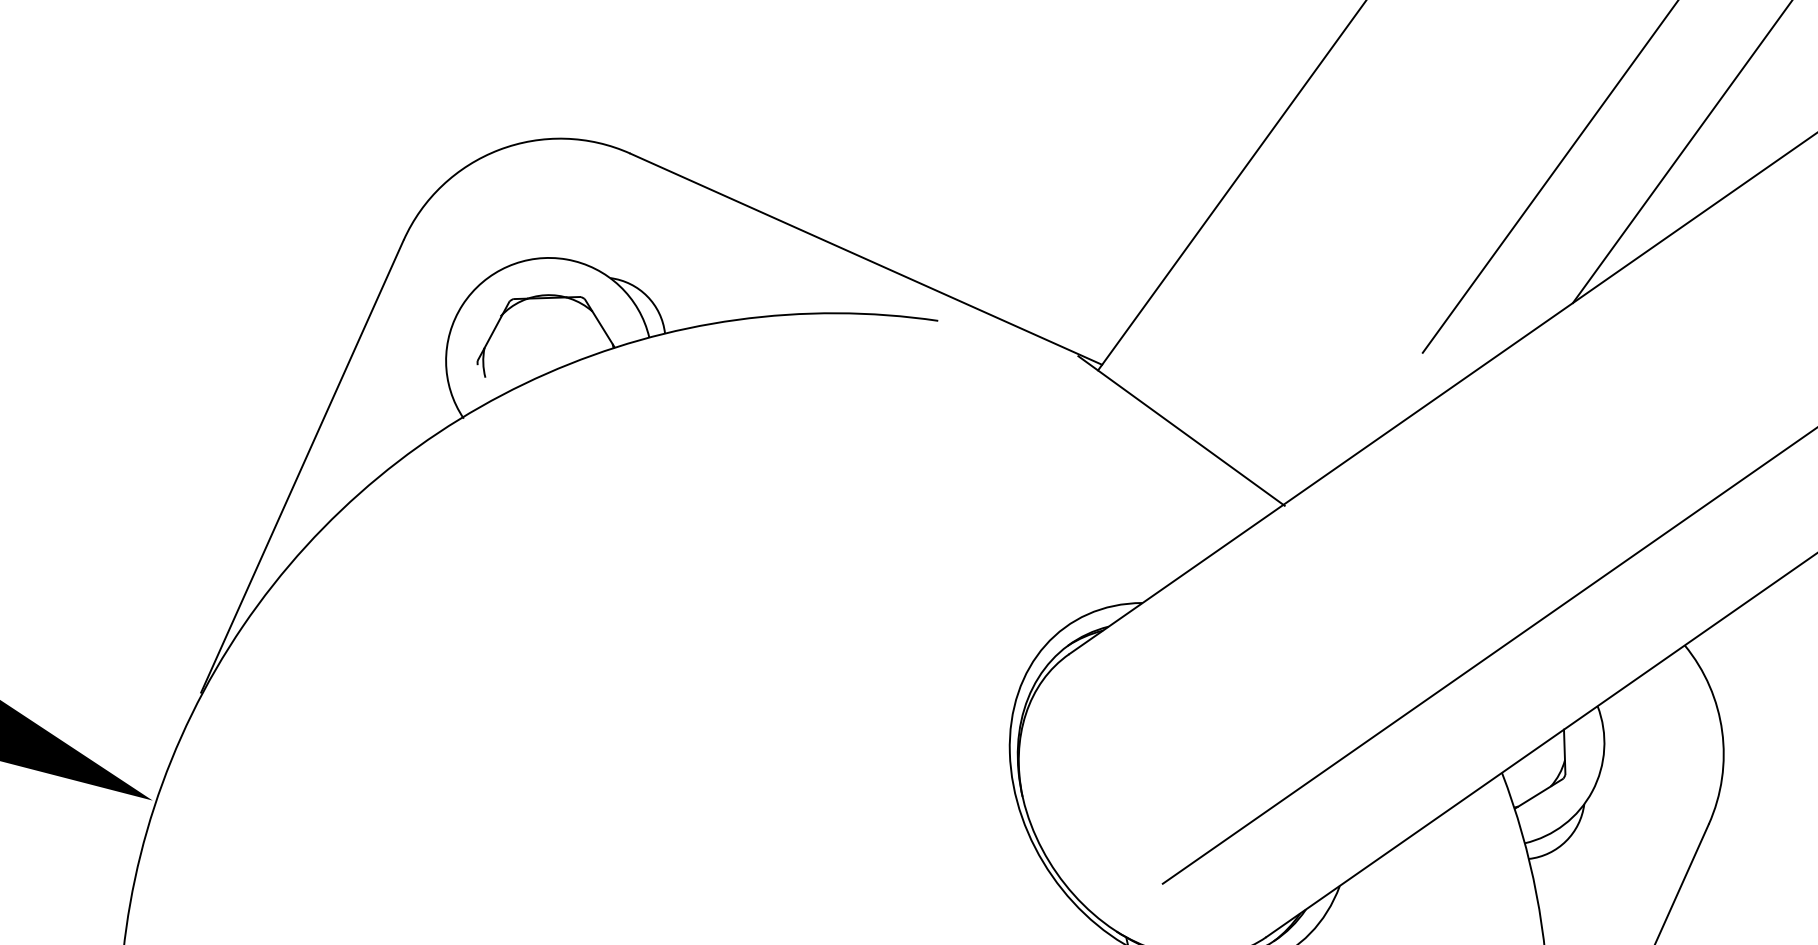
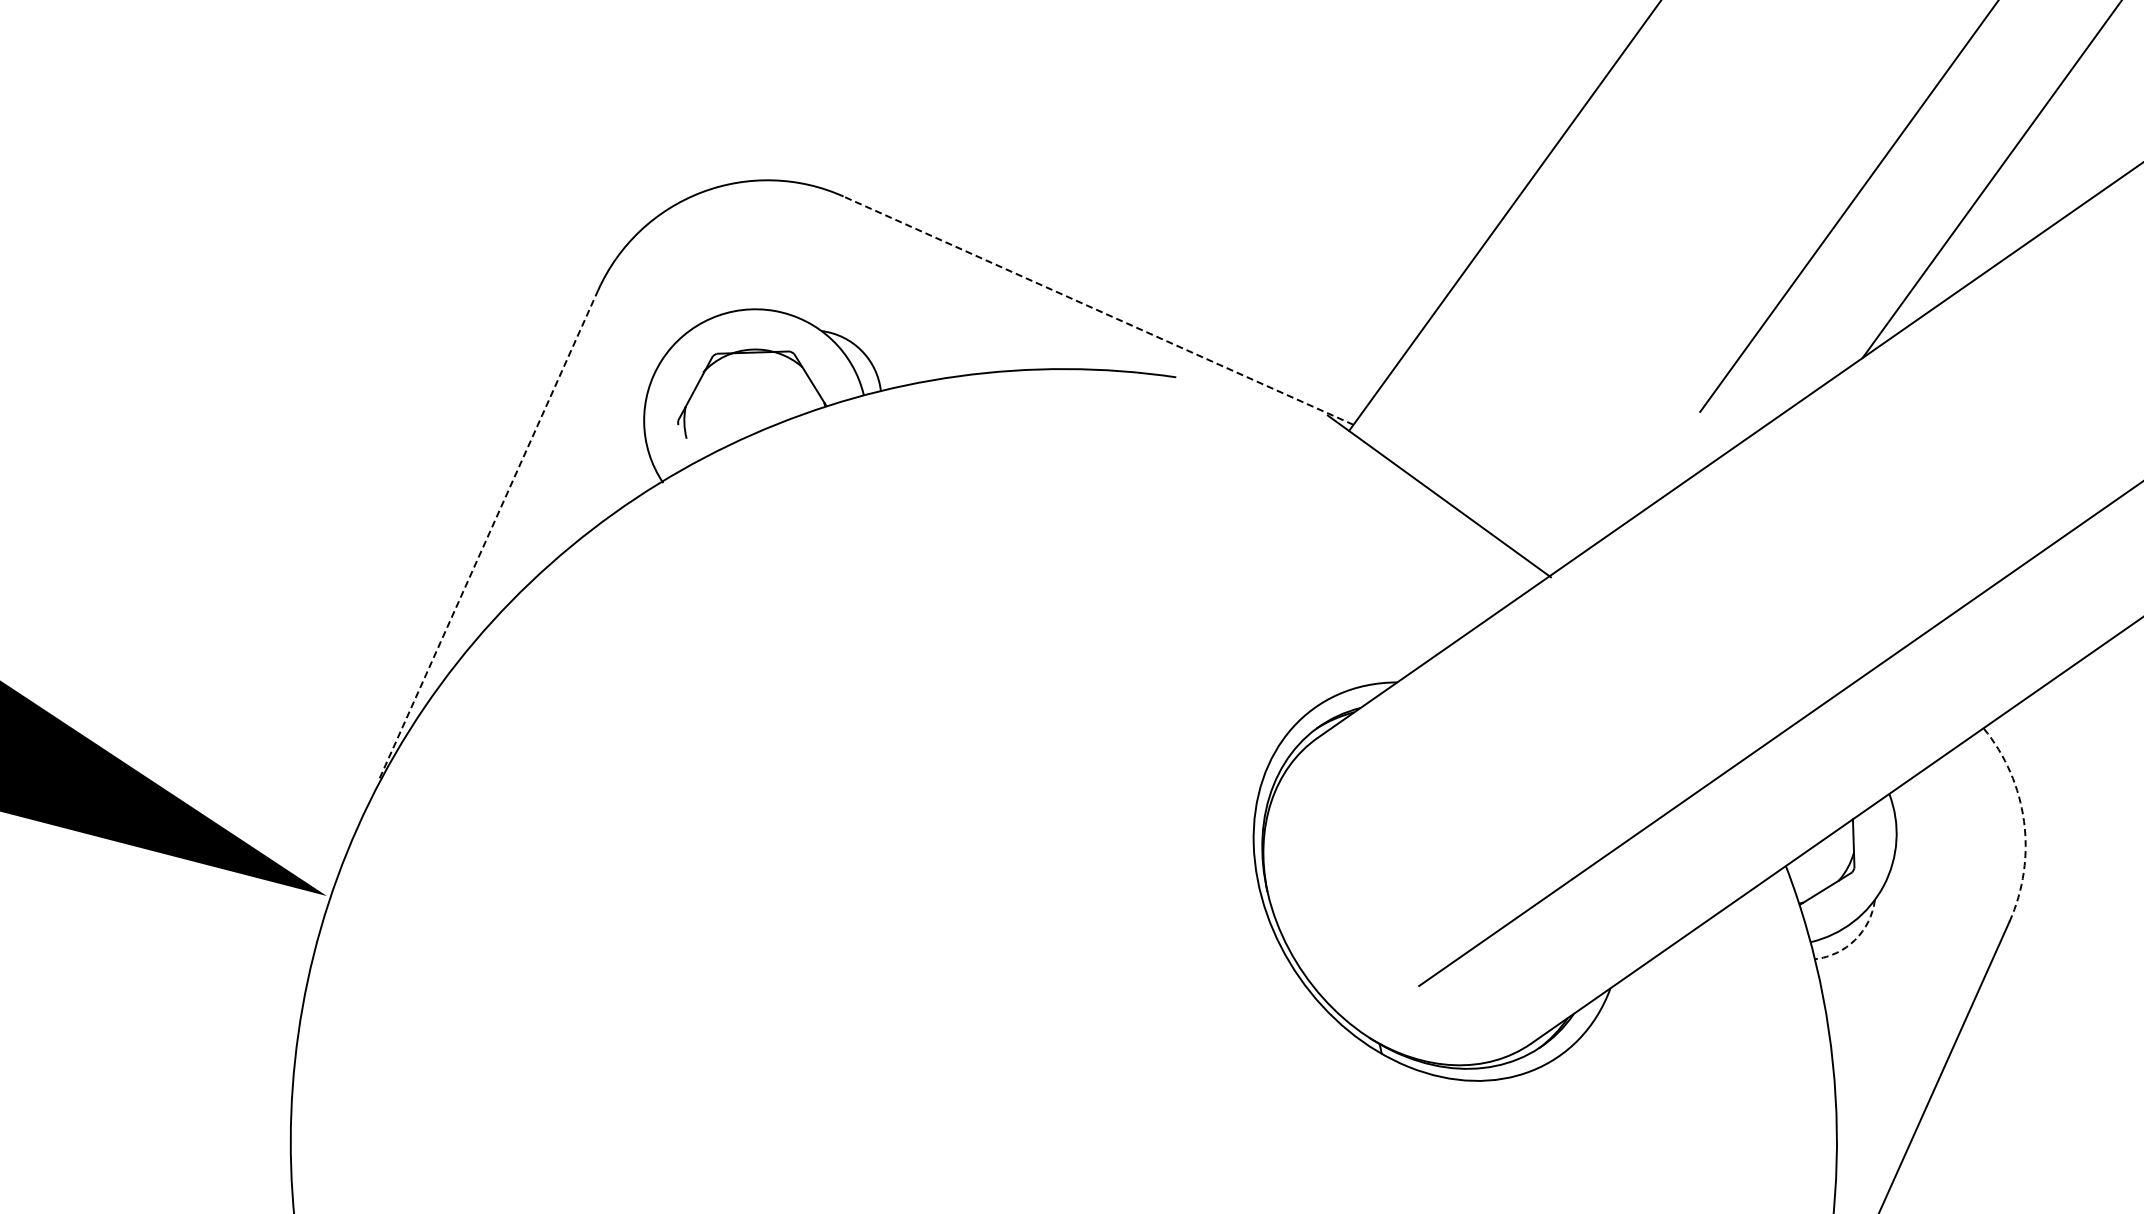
line: (866, 259) -> (1098, 310), solid -> dashed
line: (302, 467) -> (488, 535), solid -> dashed
arc: (1722, 731) -> (2024, 821), solid -> dashed
arc: (1566, 840) -> (1855, 939), solid -> dashed

